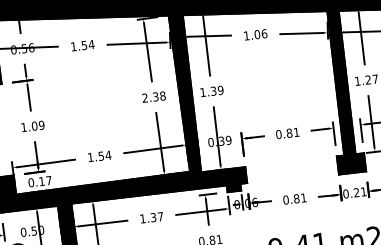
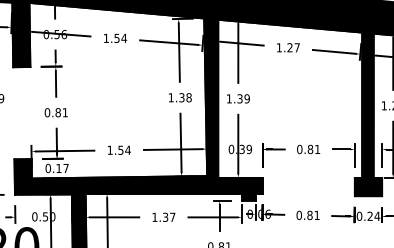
text: (260, 33) -> (293, 47), 1.06 -> 1.27
text: (144, 97) -> (170, 97), 2.38 -> 1.38
text: (32, 126) -> (56, 112), 1.09 -> 0.81
text: (363, 191) -> (377, 215), 0.21 -> 0.24

